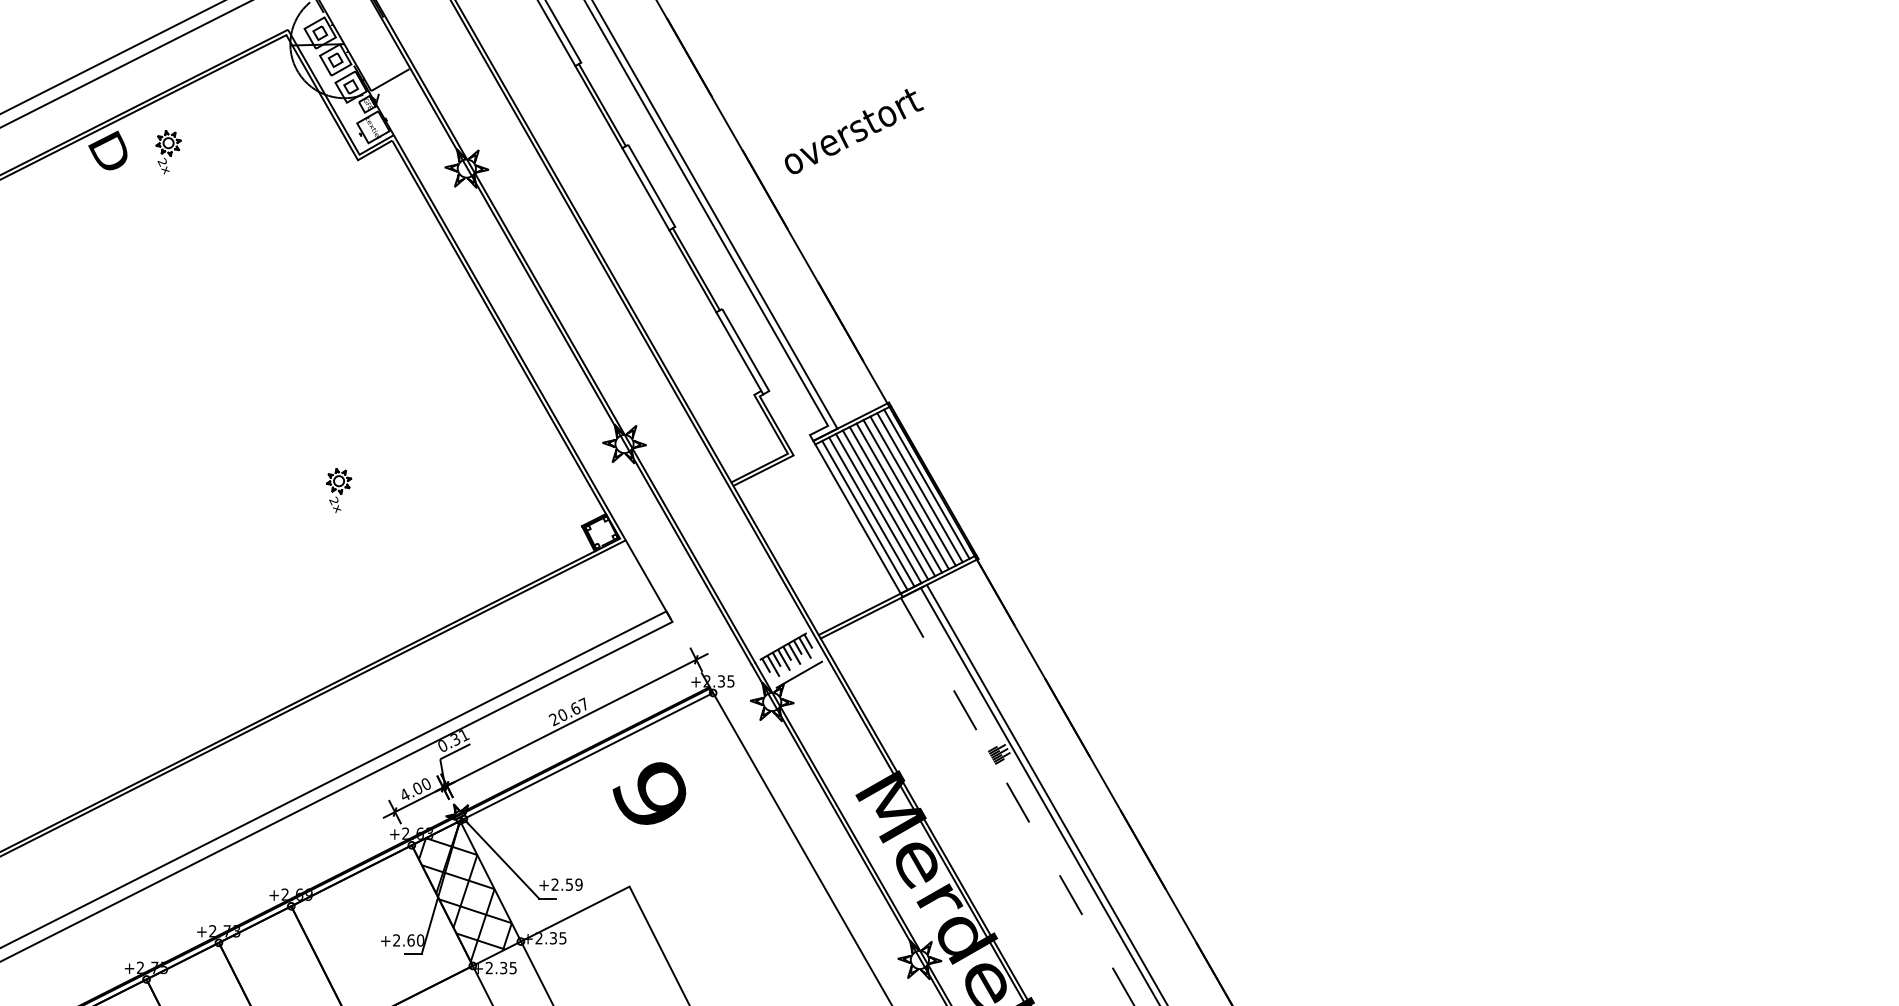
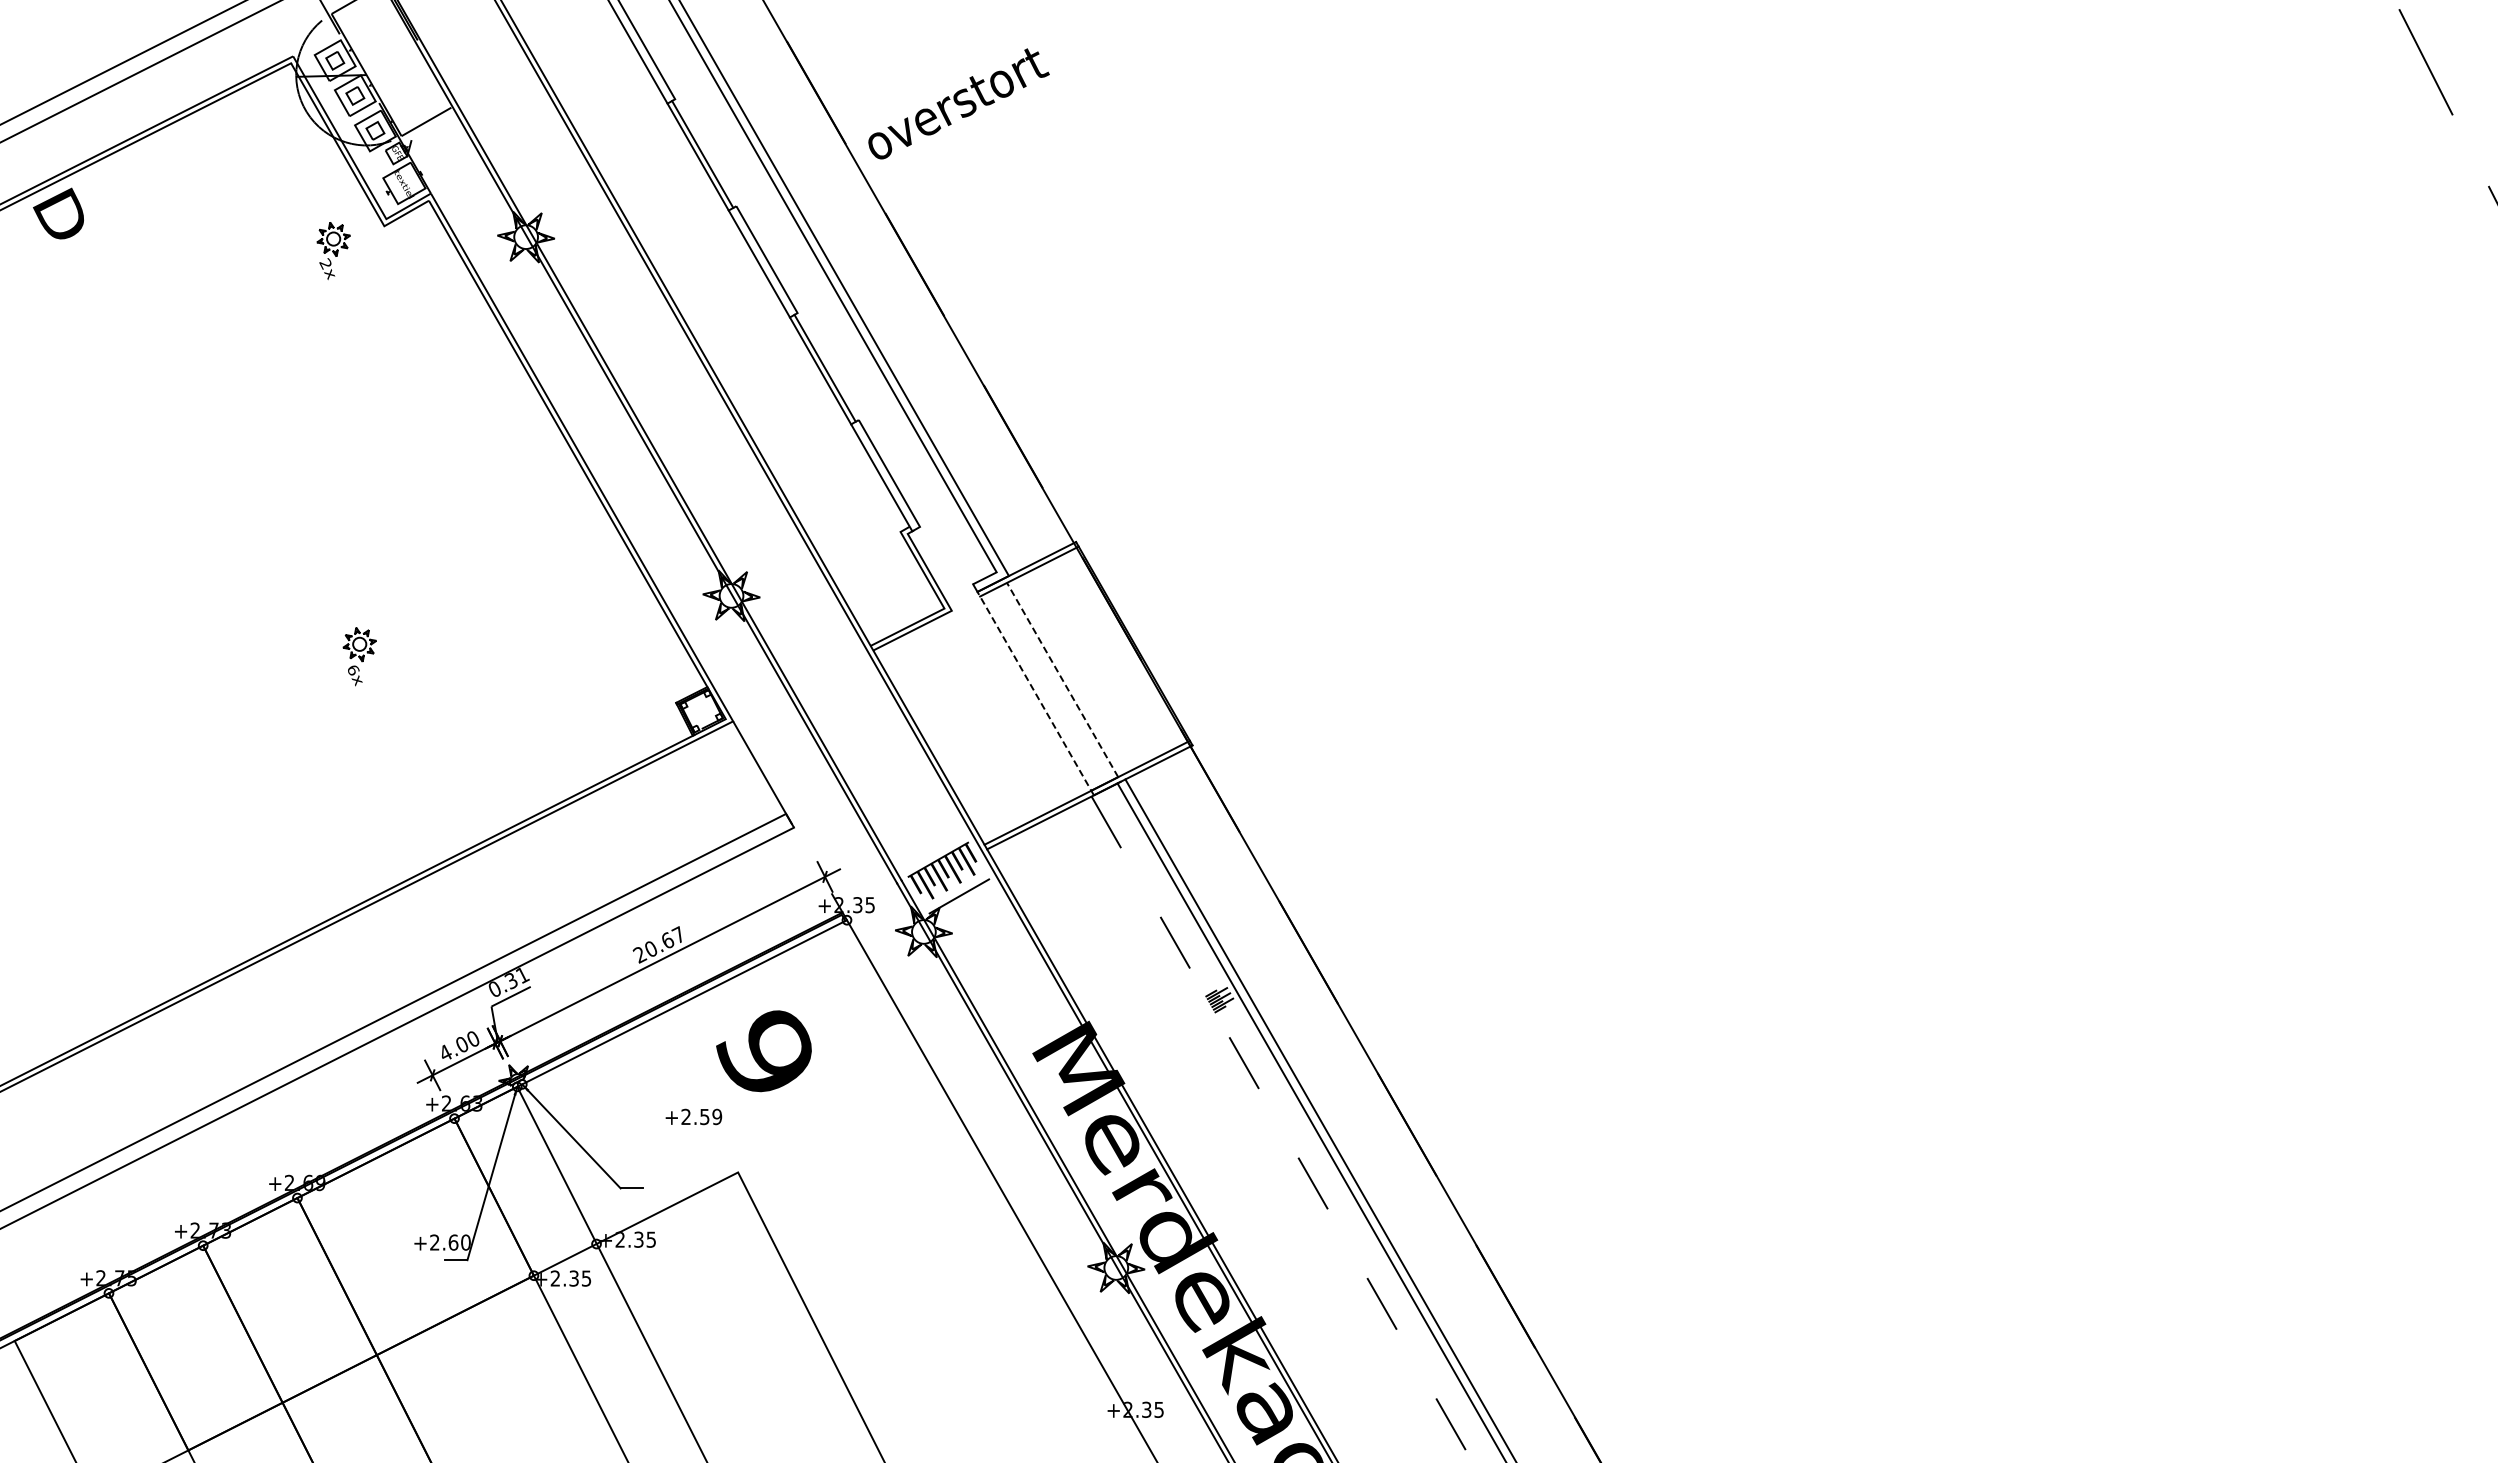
text: (854, 131) -> (958, 103), moved
part: (168, 152) -> (333, 251), moved
line: (926, 484) -> (1124, 648), removed
line: (920, 487) -> (1116, 652), removed
line: (913, 491) -> (1107, 657), removed
line: (906, 494) -> (1098, 661), removed
line: (899, 498) -> (1089, 666), removed
text: (333, 500) -> (352, 669), 2x -> 6x
line: (892, 501) -> (1080, 670), removed
line: (885, 505) -> (1071, 675), removed
line: (878, 508) -> (1062, 680), solid -> dashed
line: (871, 512) -> (1053, 684), removed
line: (864, 515) -> (1044, 688), removed
line: (857, 518) -> (1035, 693), solid -> dashed
text: (560, 884) -> (693, 1116), moved
hatch: (464, 891) -> (523, 1178), removed

